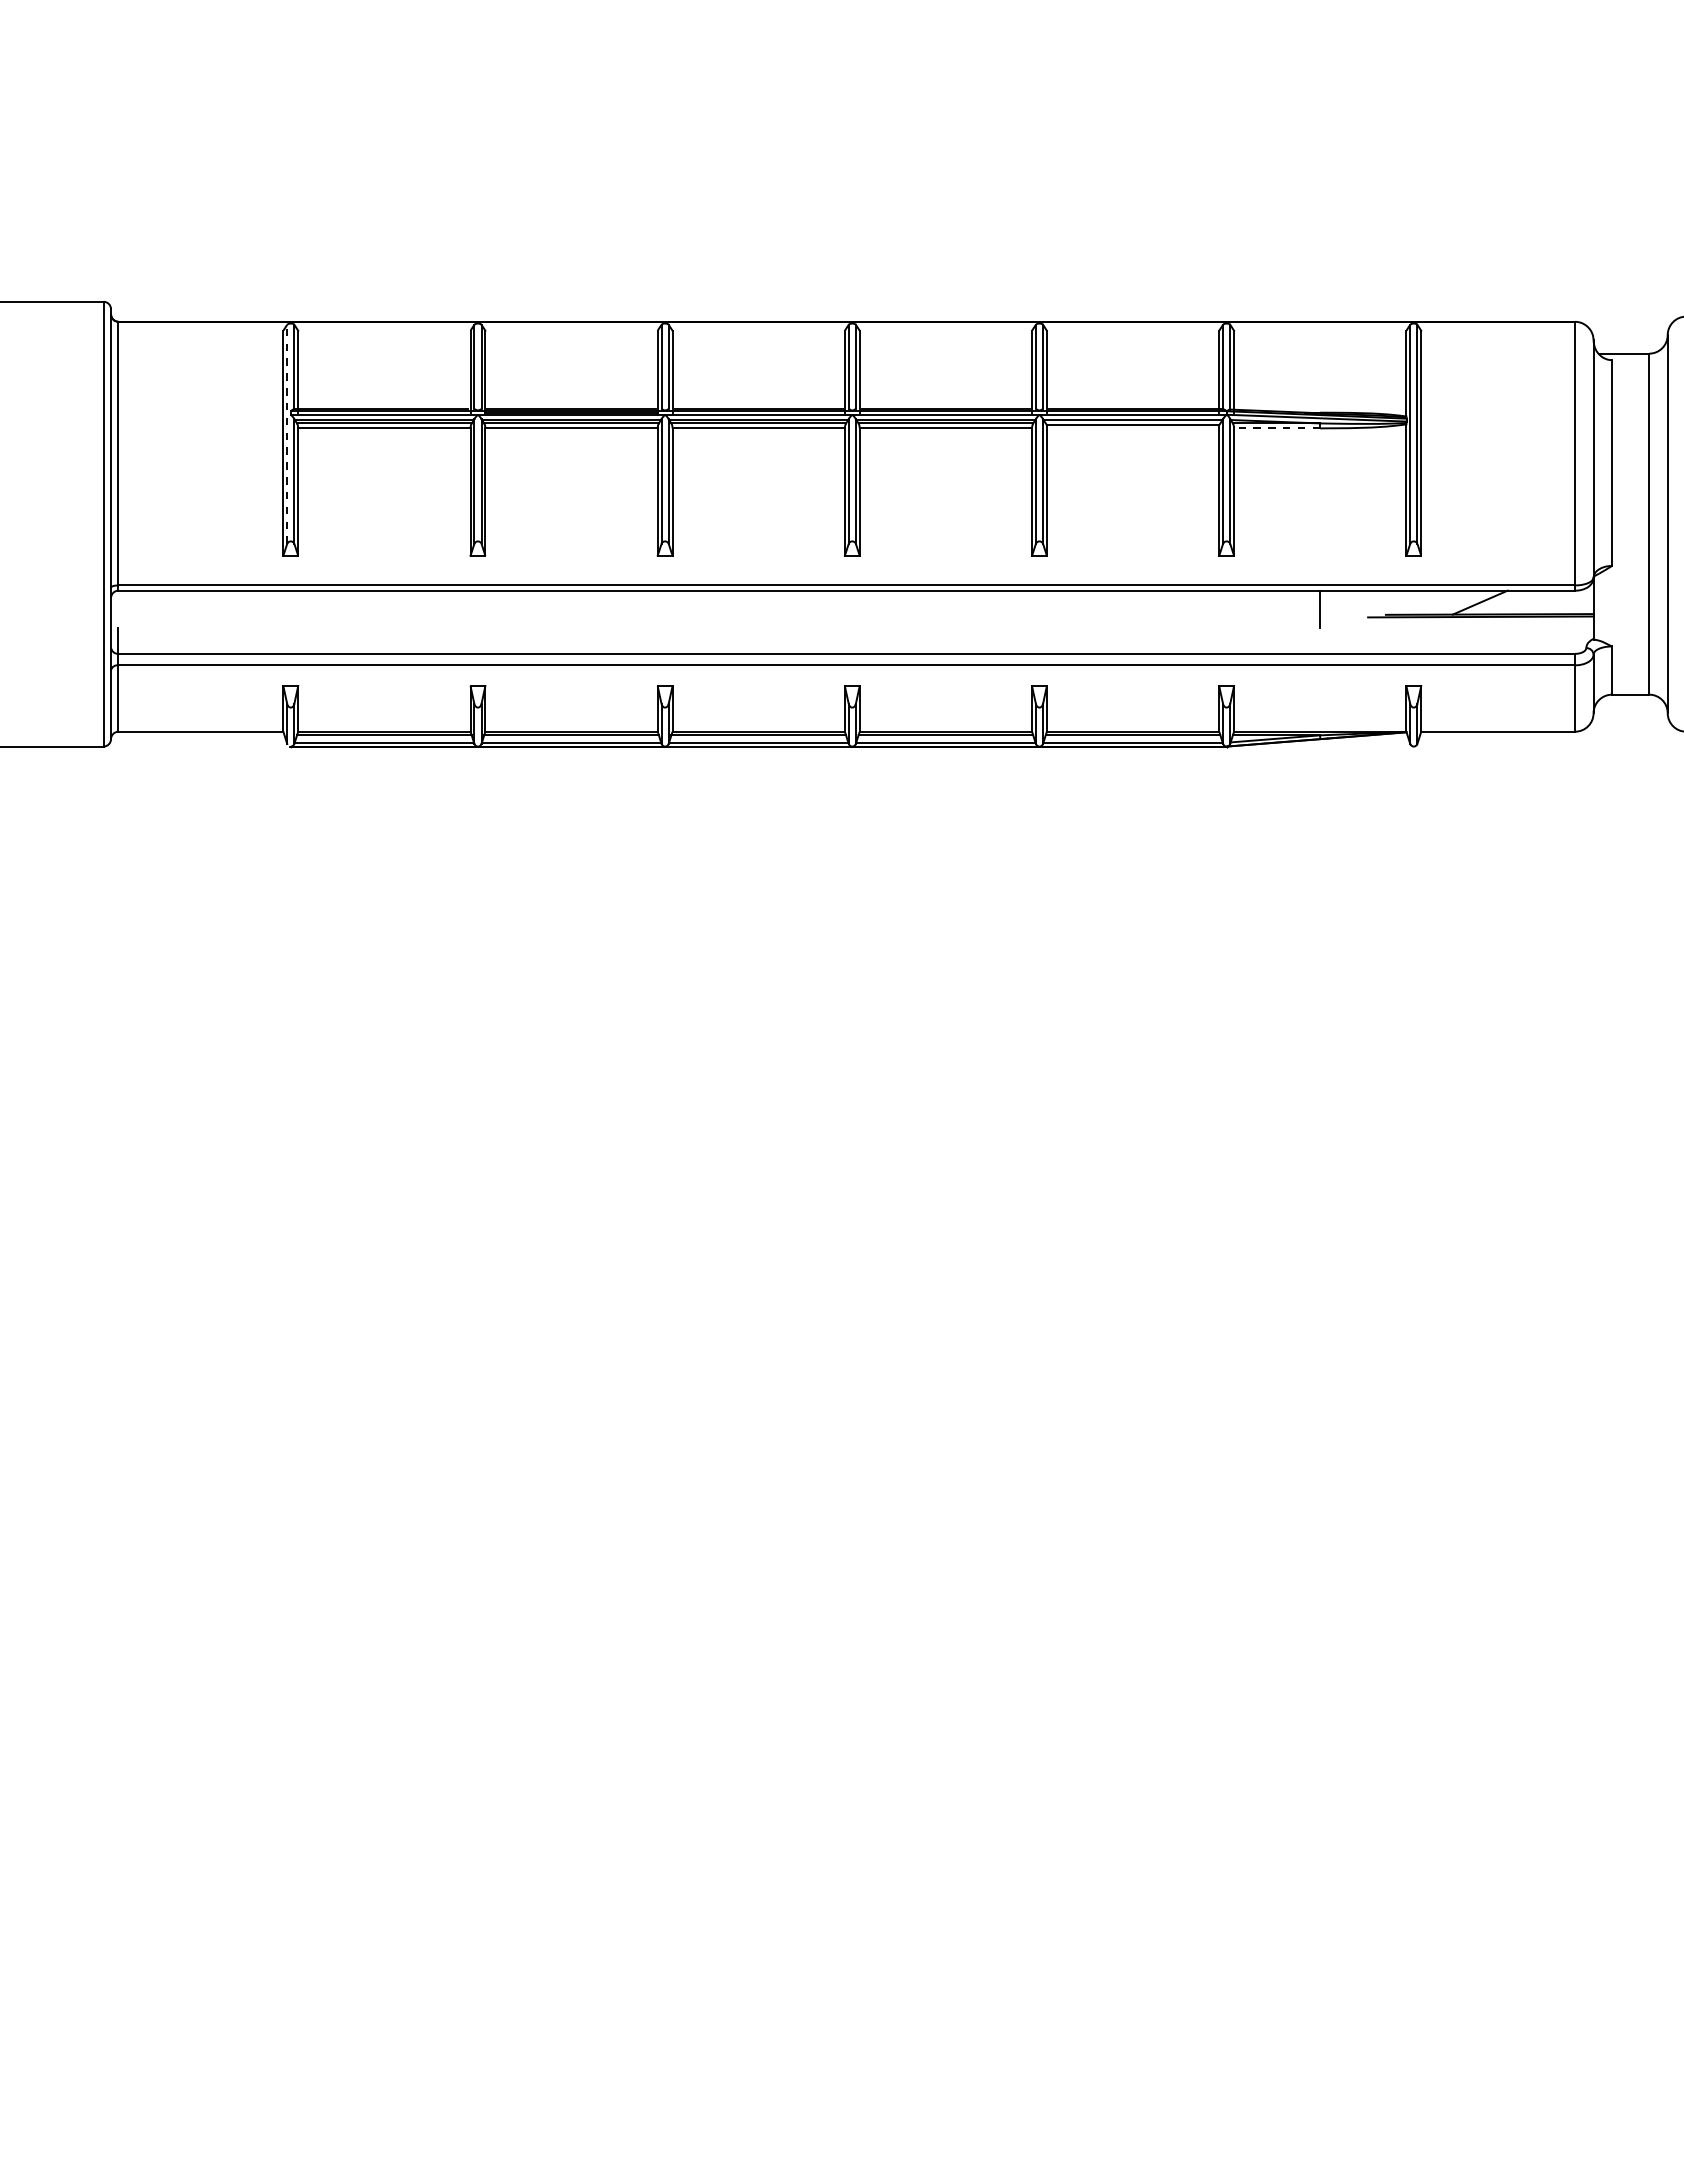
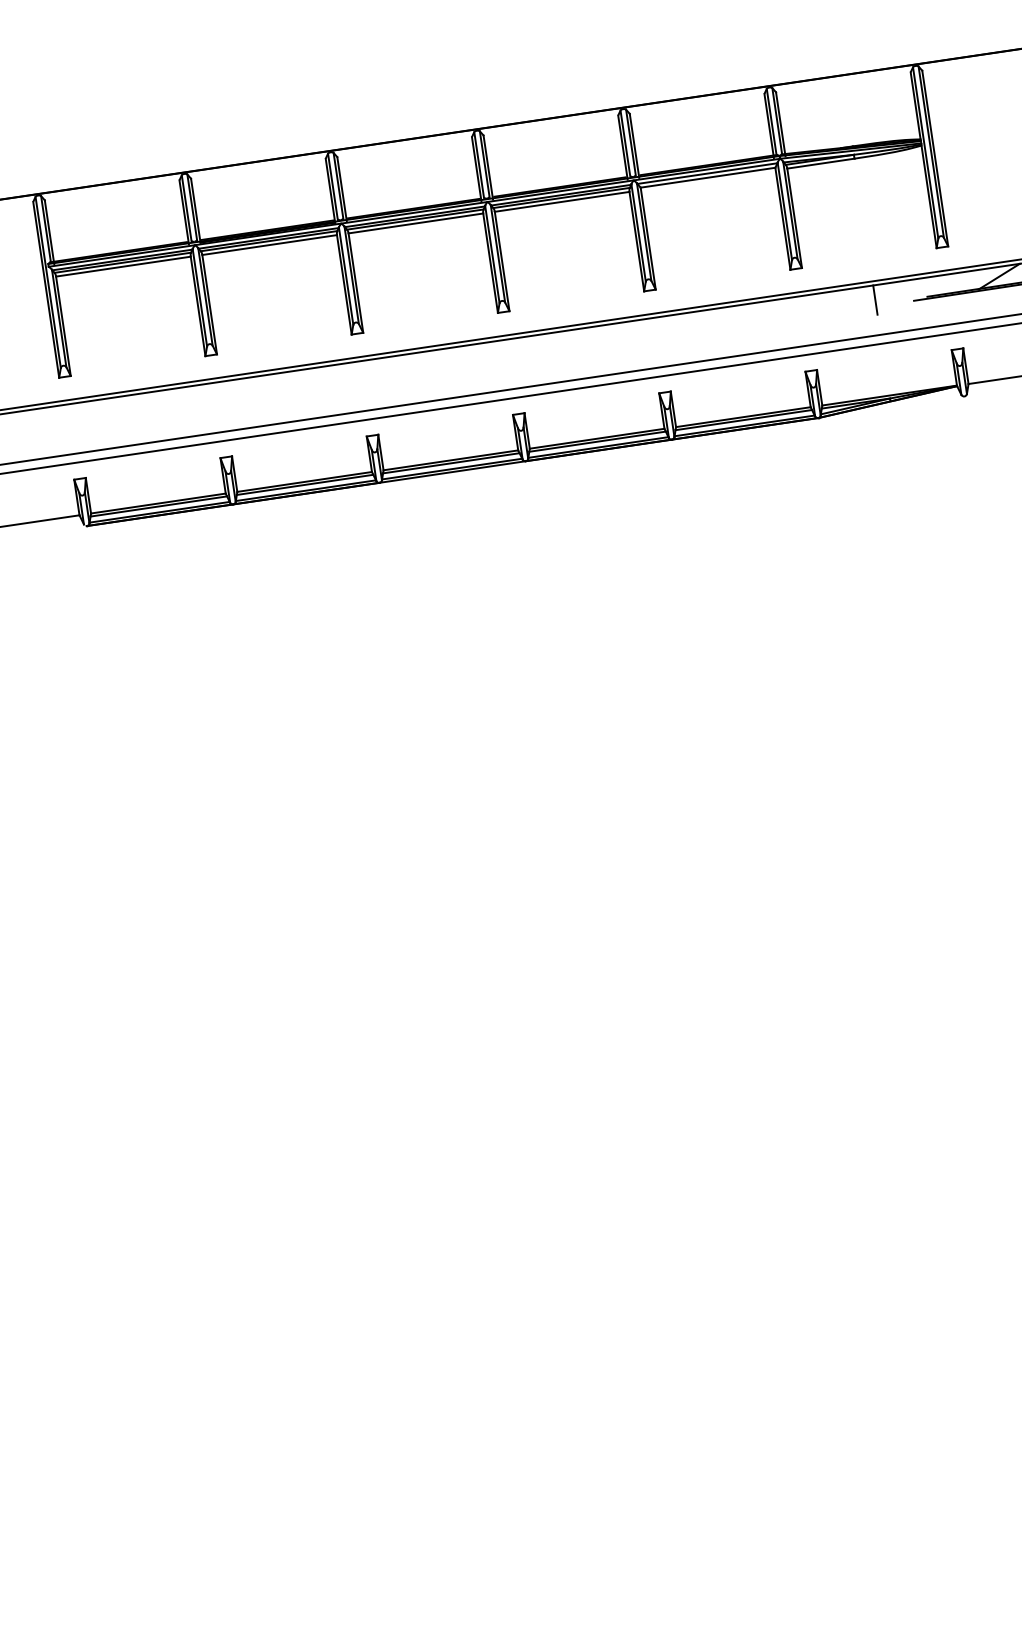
line: (1277, 428) -> (821, 163), dashed -> solid
line: (287, 434) -> (48, 282), dashed -> solid

